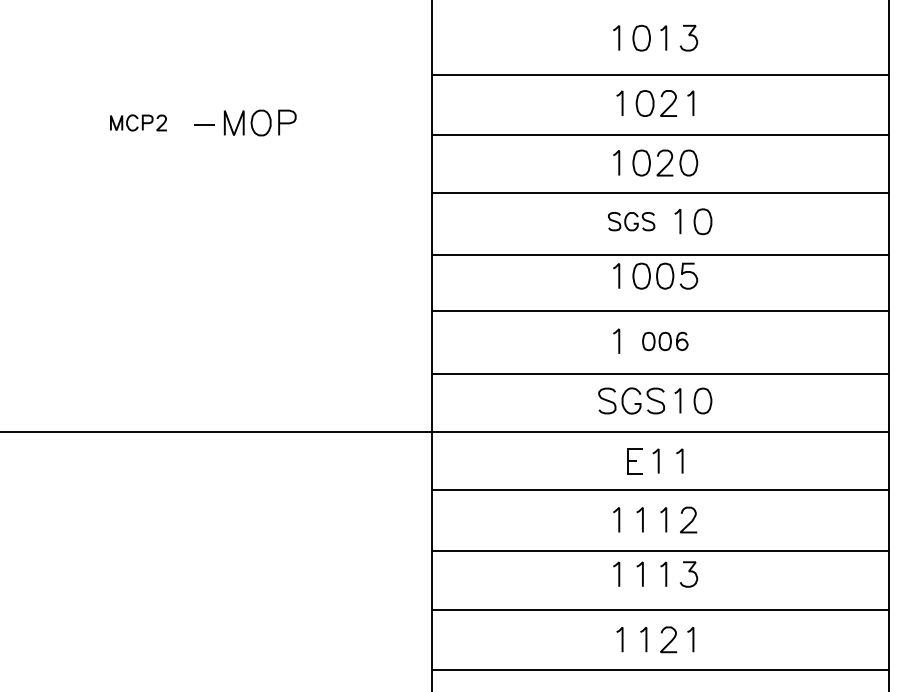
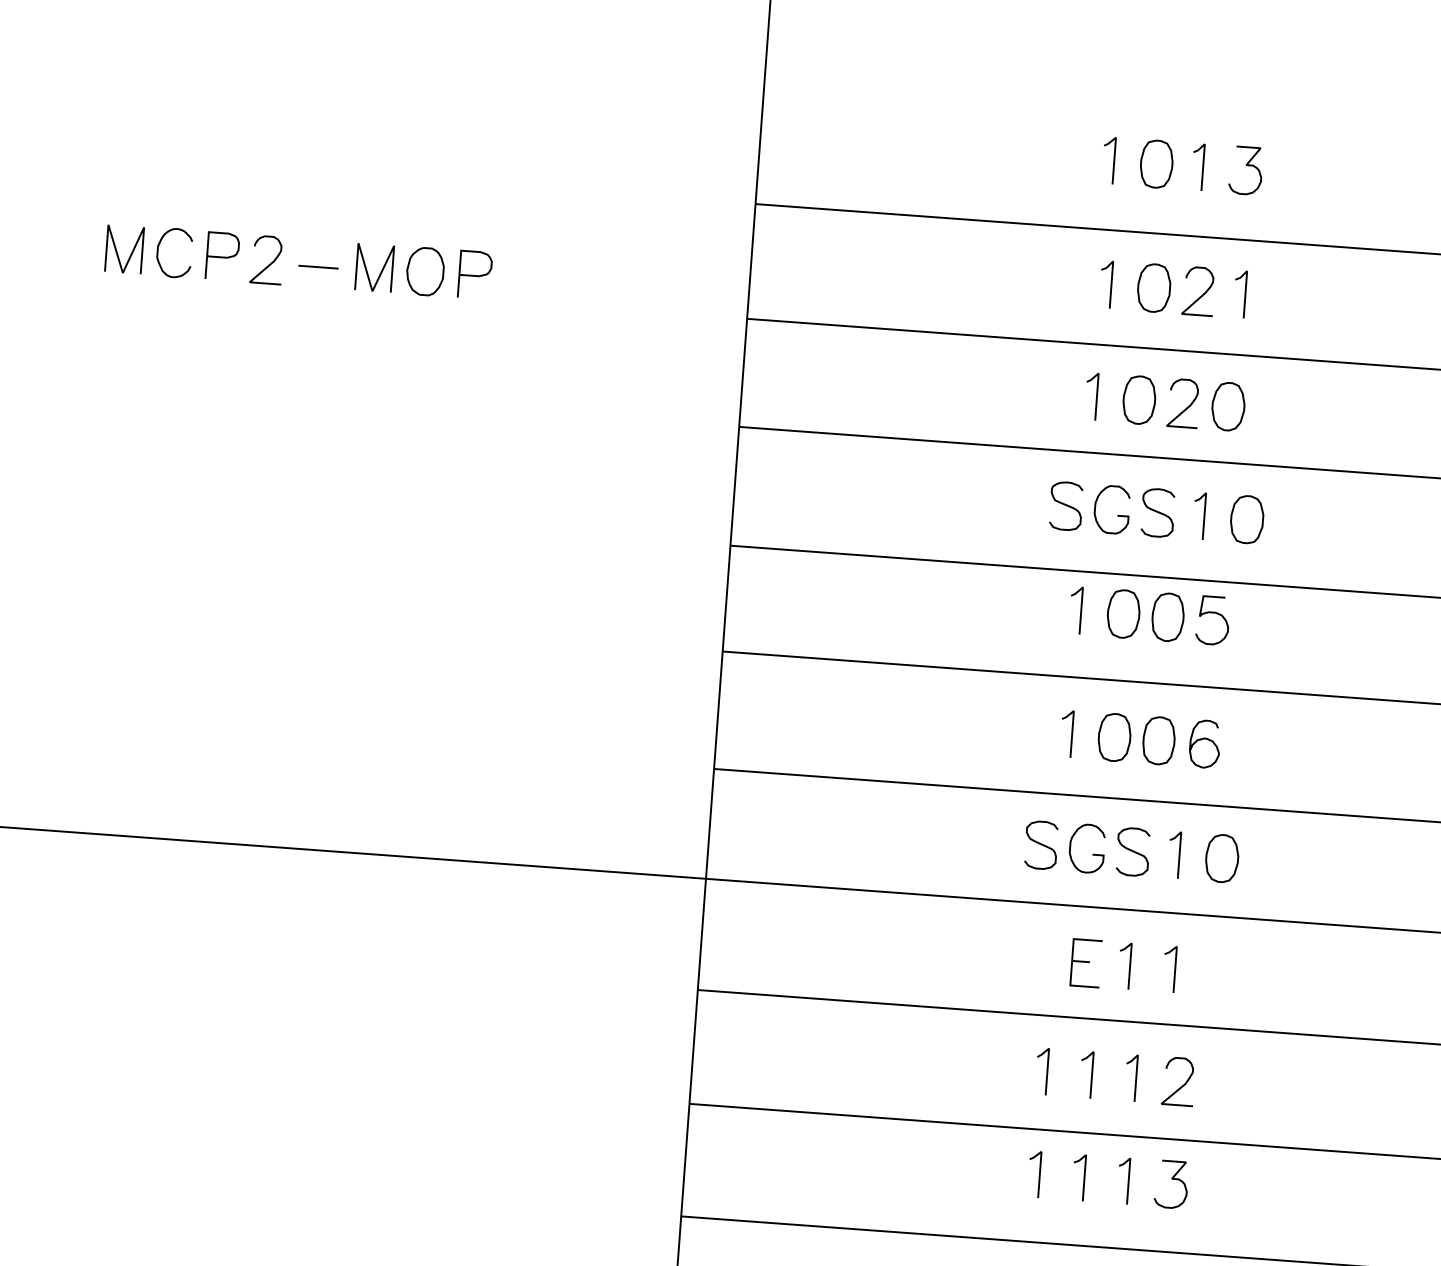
part: (138, 122) -> (193, 253), size x1.67
part: (631, 221) -> (1111, 509), size x1.43
part: (665, 341) -> (1159, 740), size x1.43

